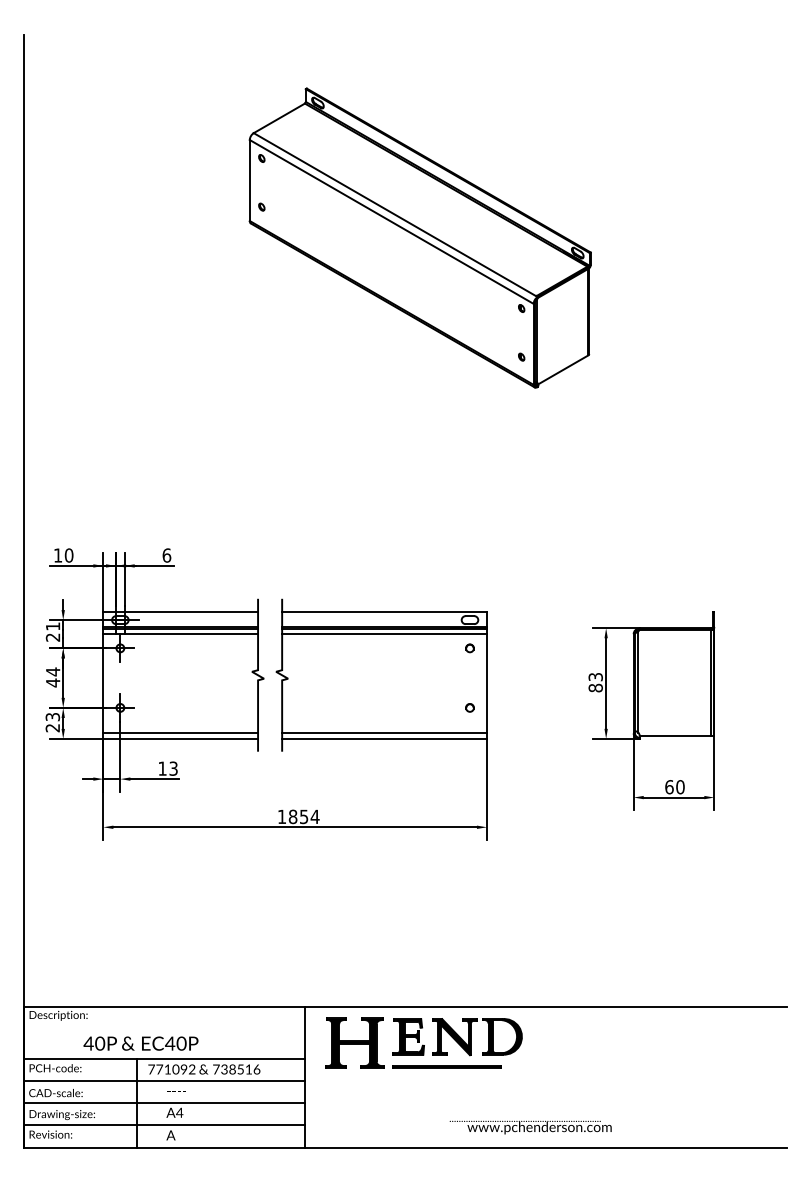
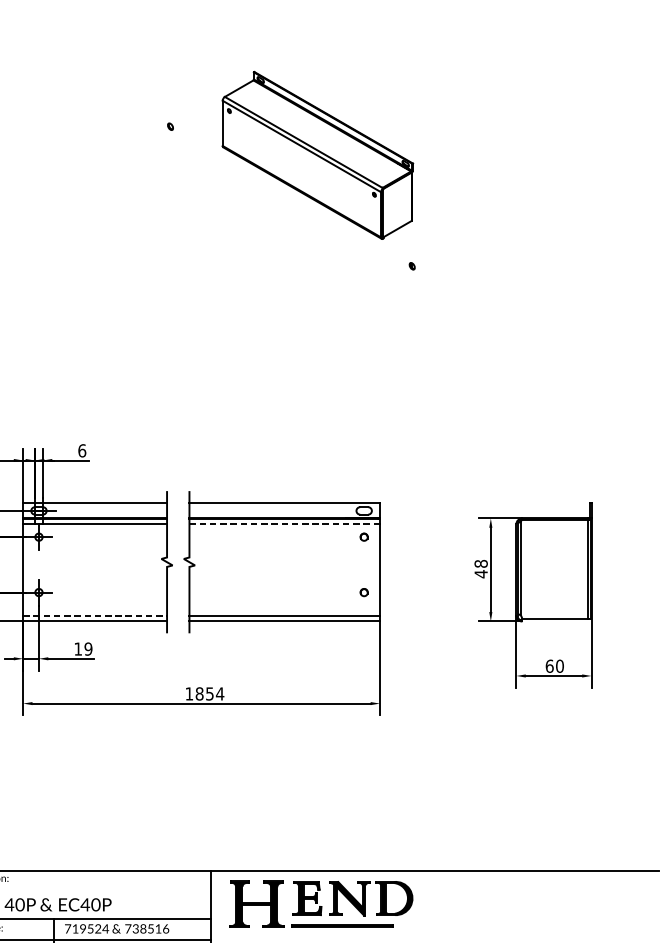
part: (419, 237) -> (317, 154), size x0.6
line: (385, 634) -> (285, 524), solid -> dashed
text: (595, 682) -> (480, 568), 83 -> 48
line: (181, 733) -> (95, 616), solid -> dashed
text: (173, 768) -> (88, 648), 13 -> 19
text: (175, 1069) -> (90, 928), 771092 -> 719524

